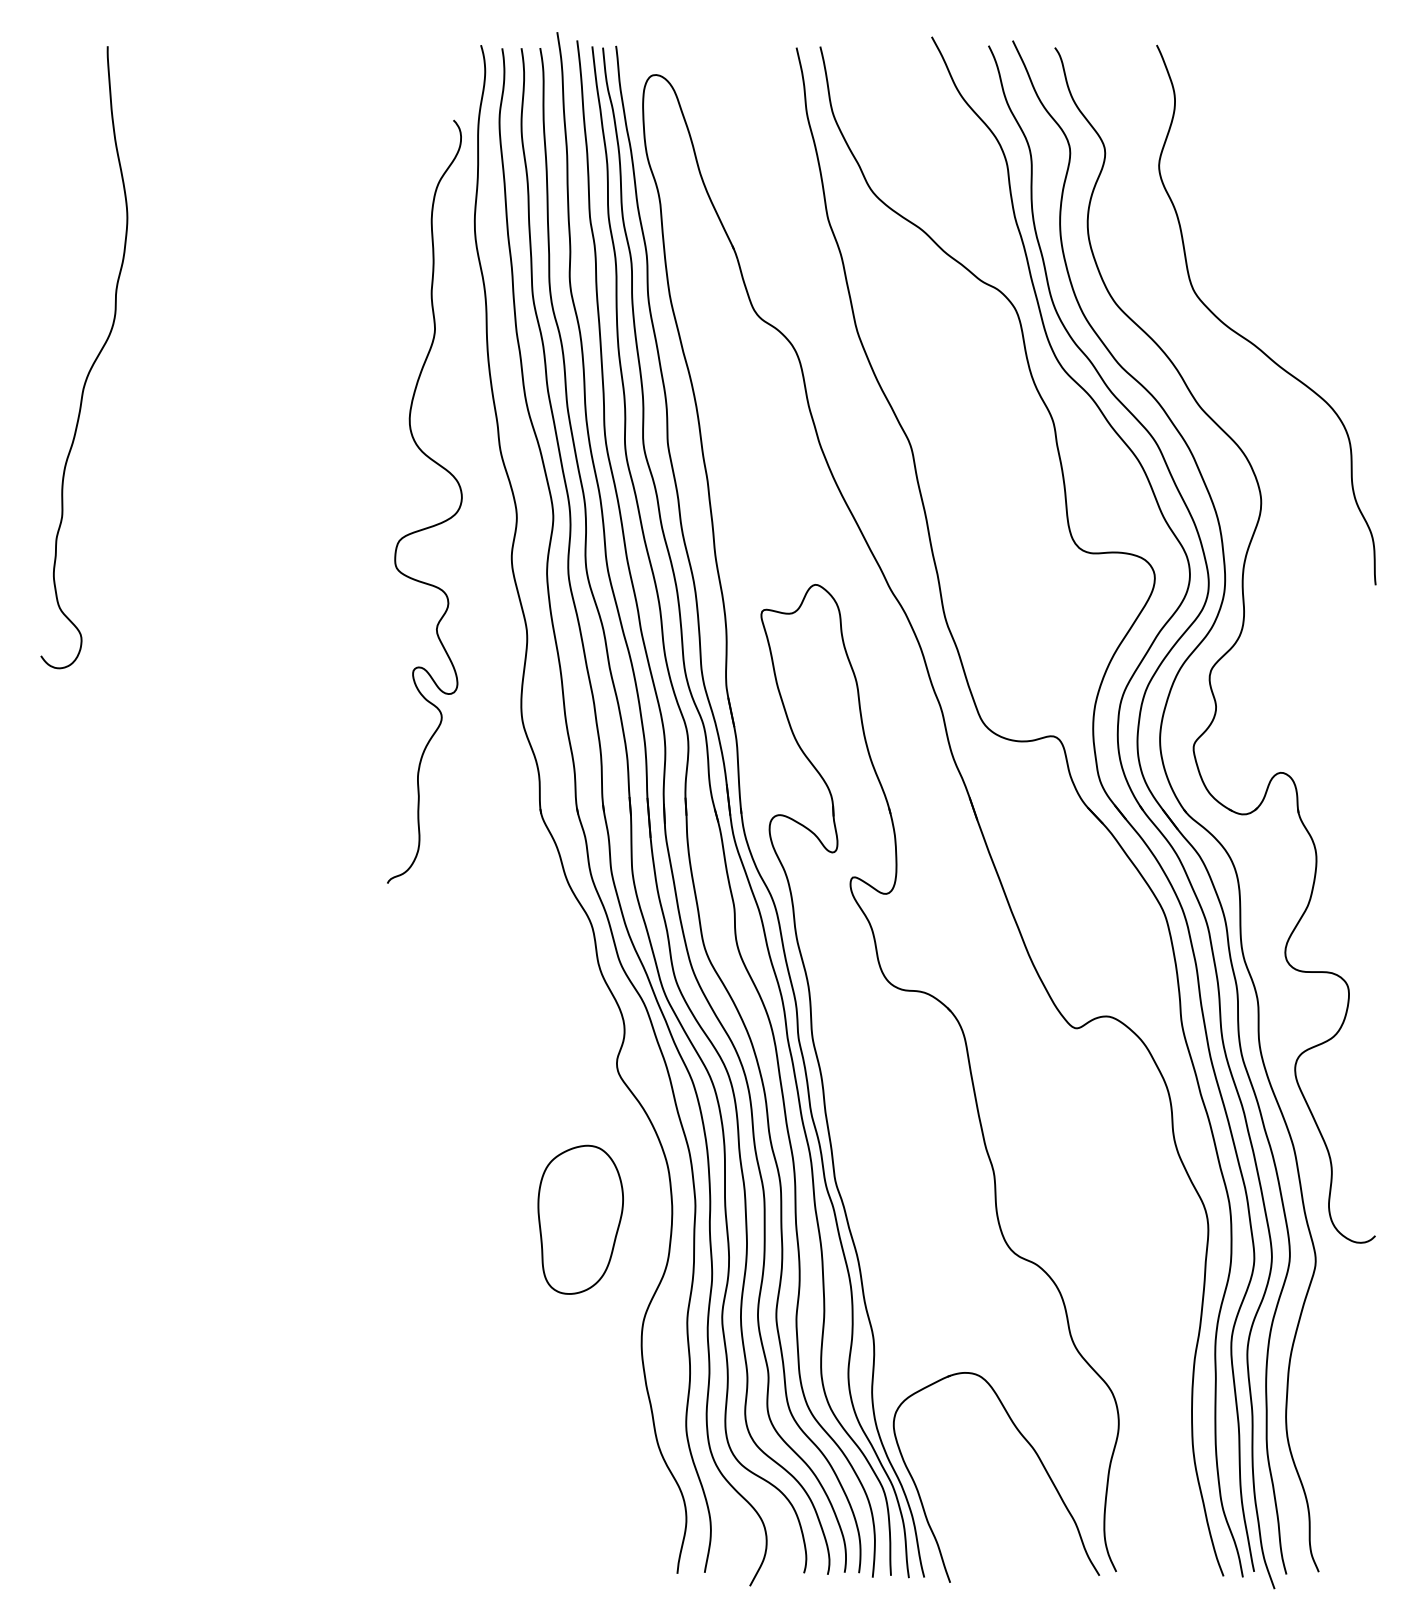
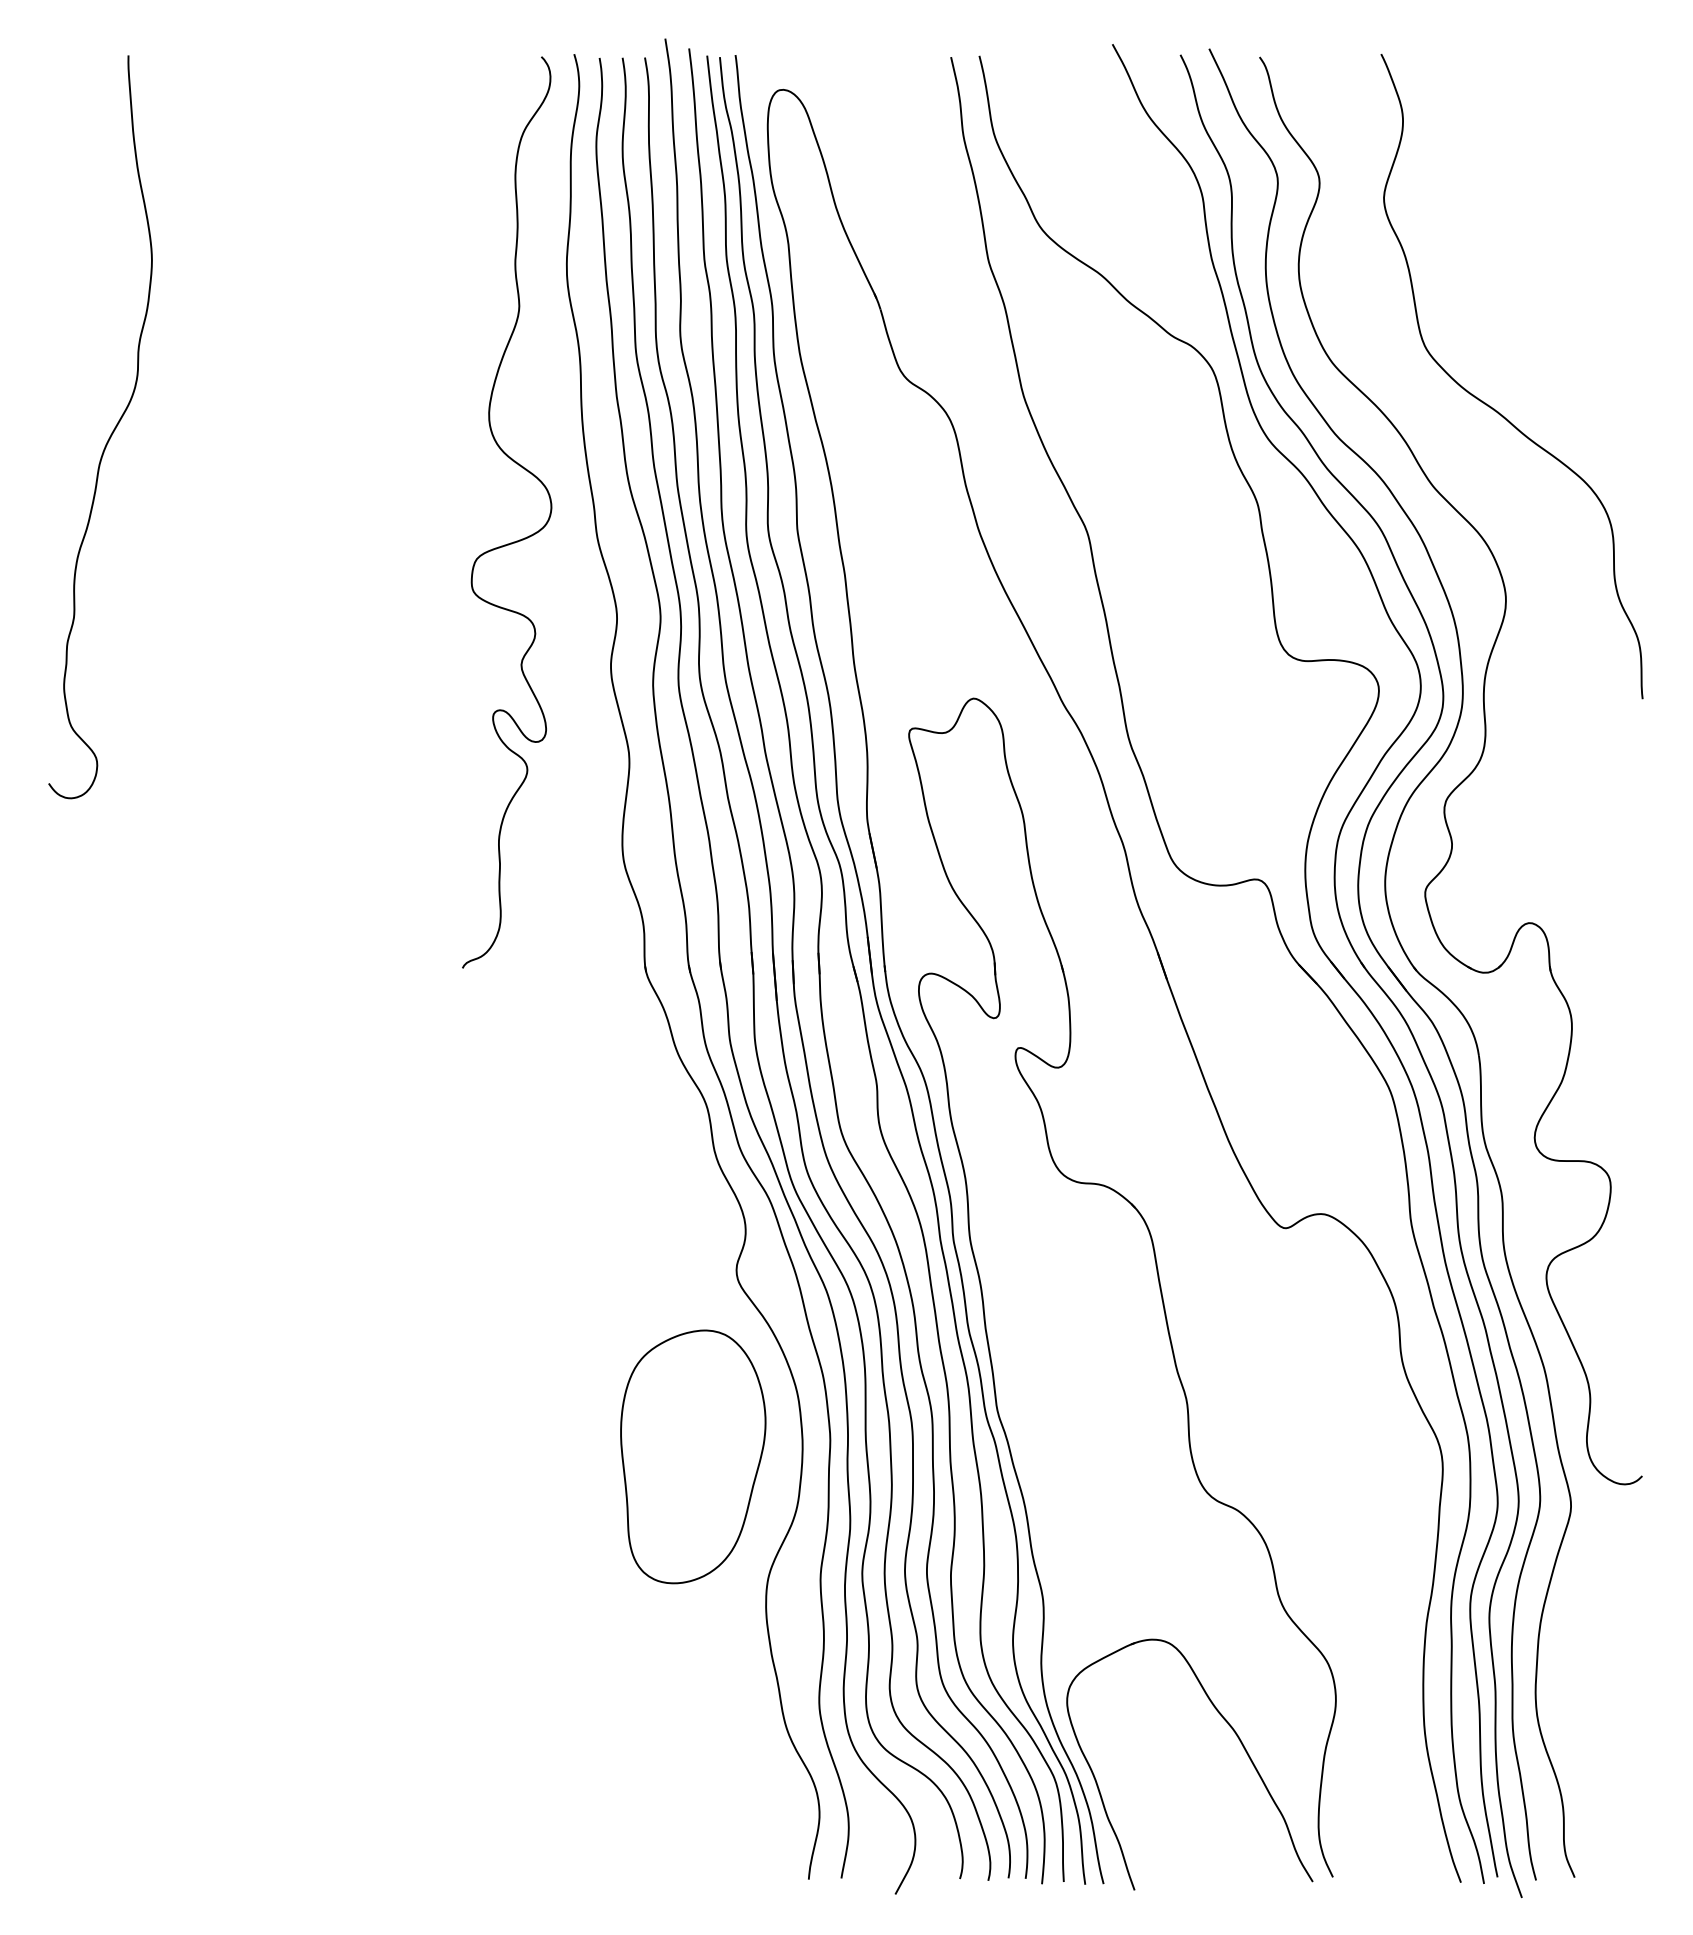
curve: (432, 525) -> (516, 540), moved
part: (580, 1219) -> (693, 1456), size x1.43

